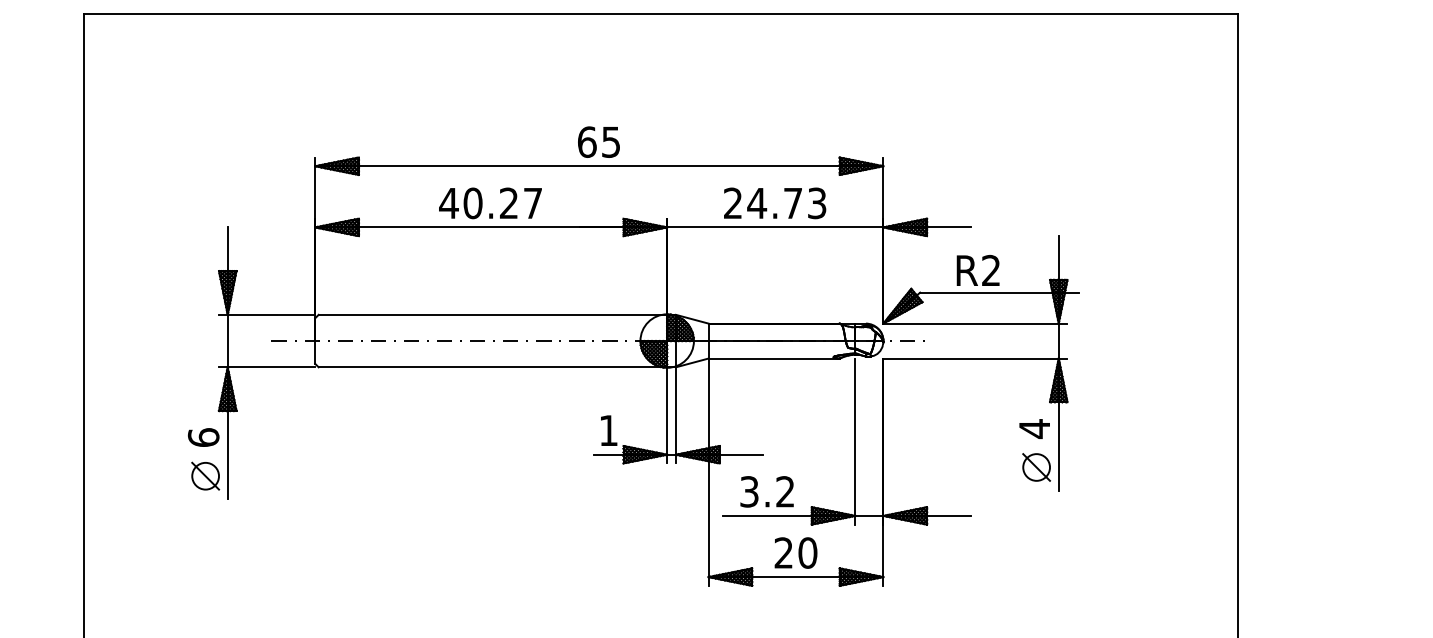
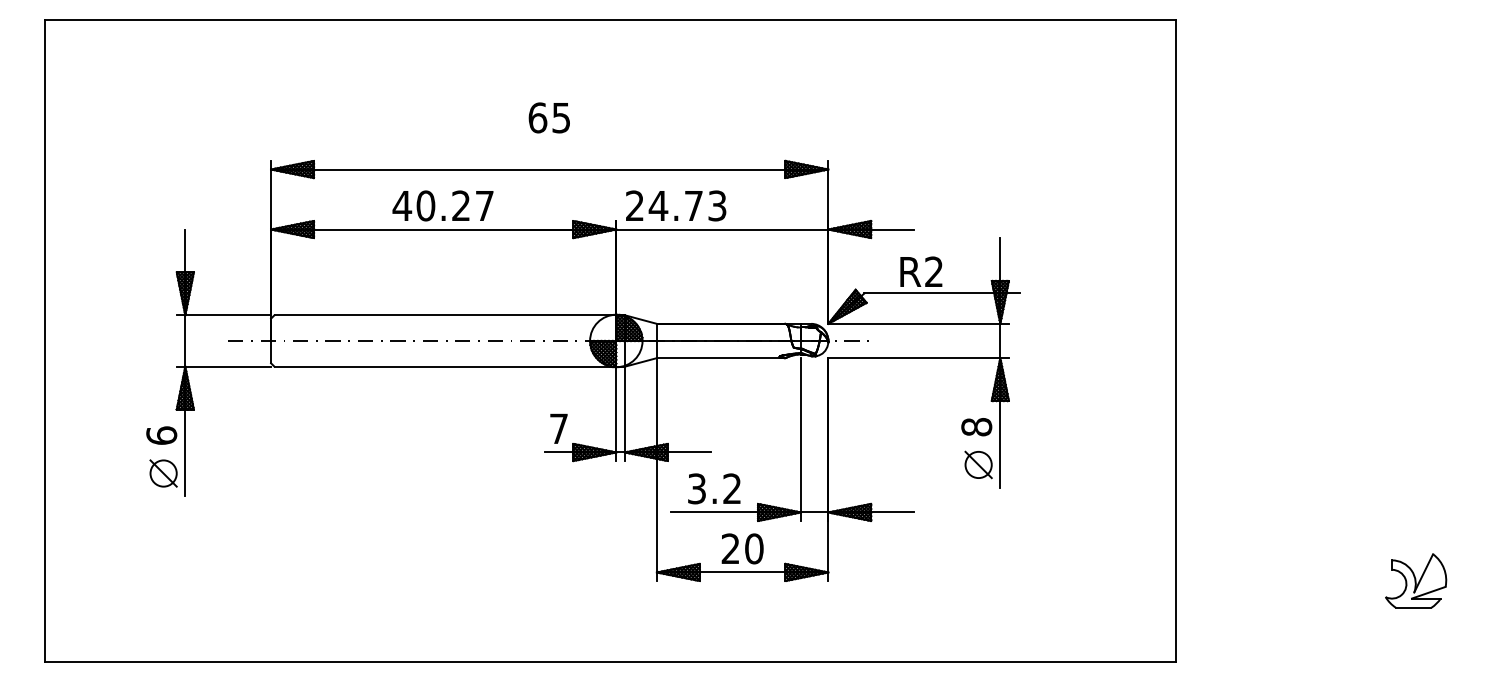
text: (598, 141) -> (548, 117), moved
text: (775, 202) -> (676, 205), moved
text: (1034, 429) -> (976, 427), 4 -> 8
text: (608, 430) -> (558, 428), 1 -> 7

